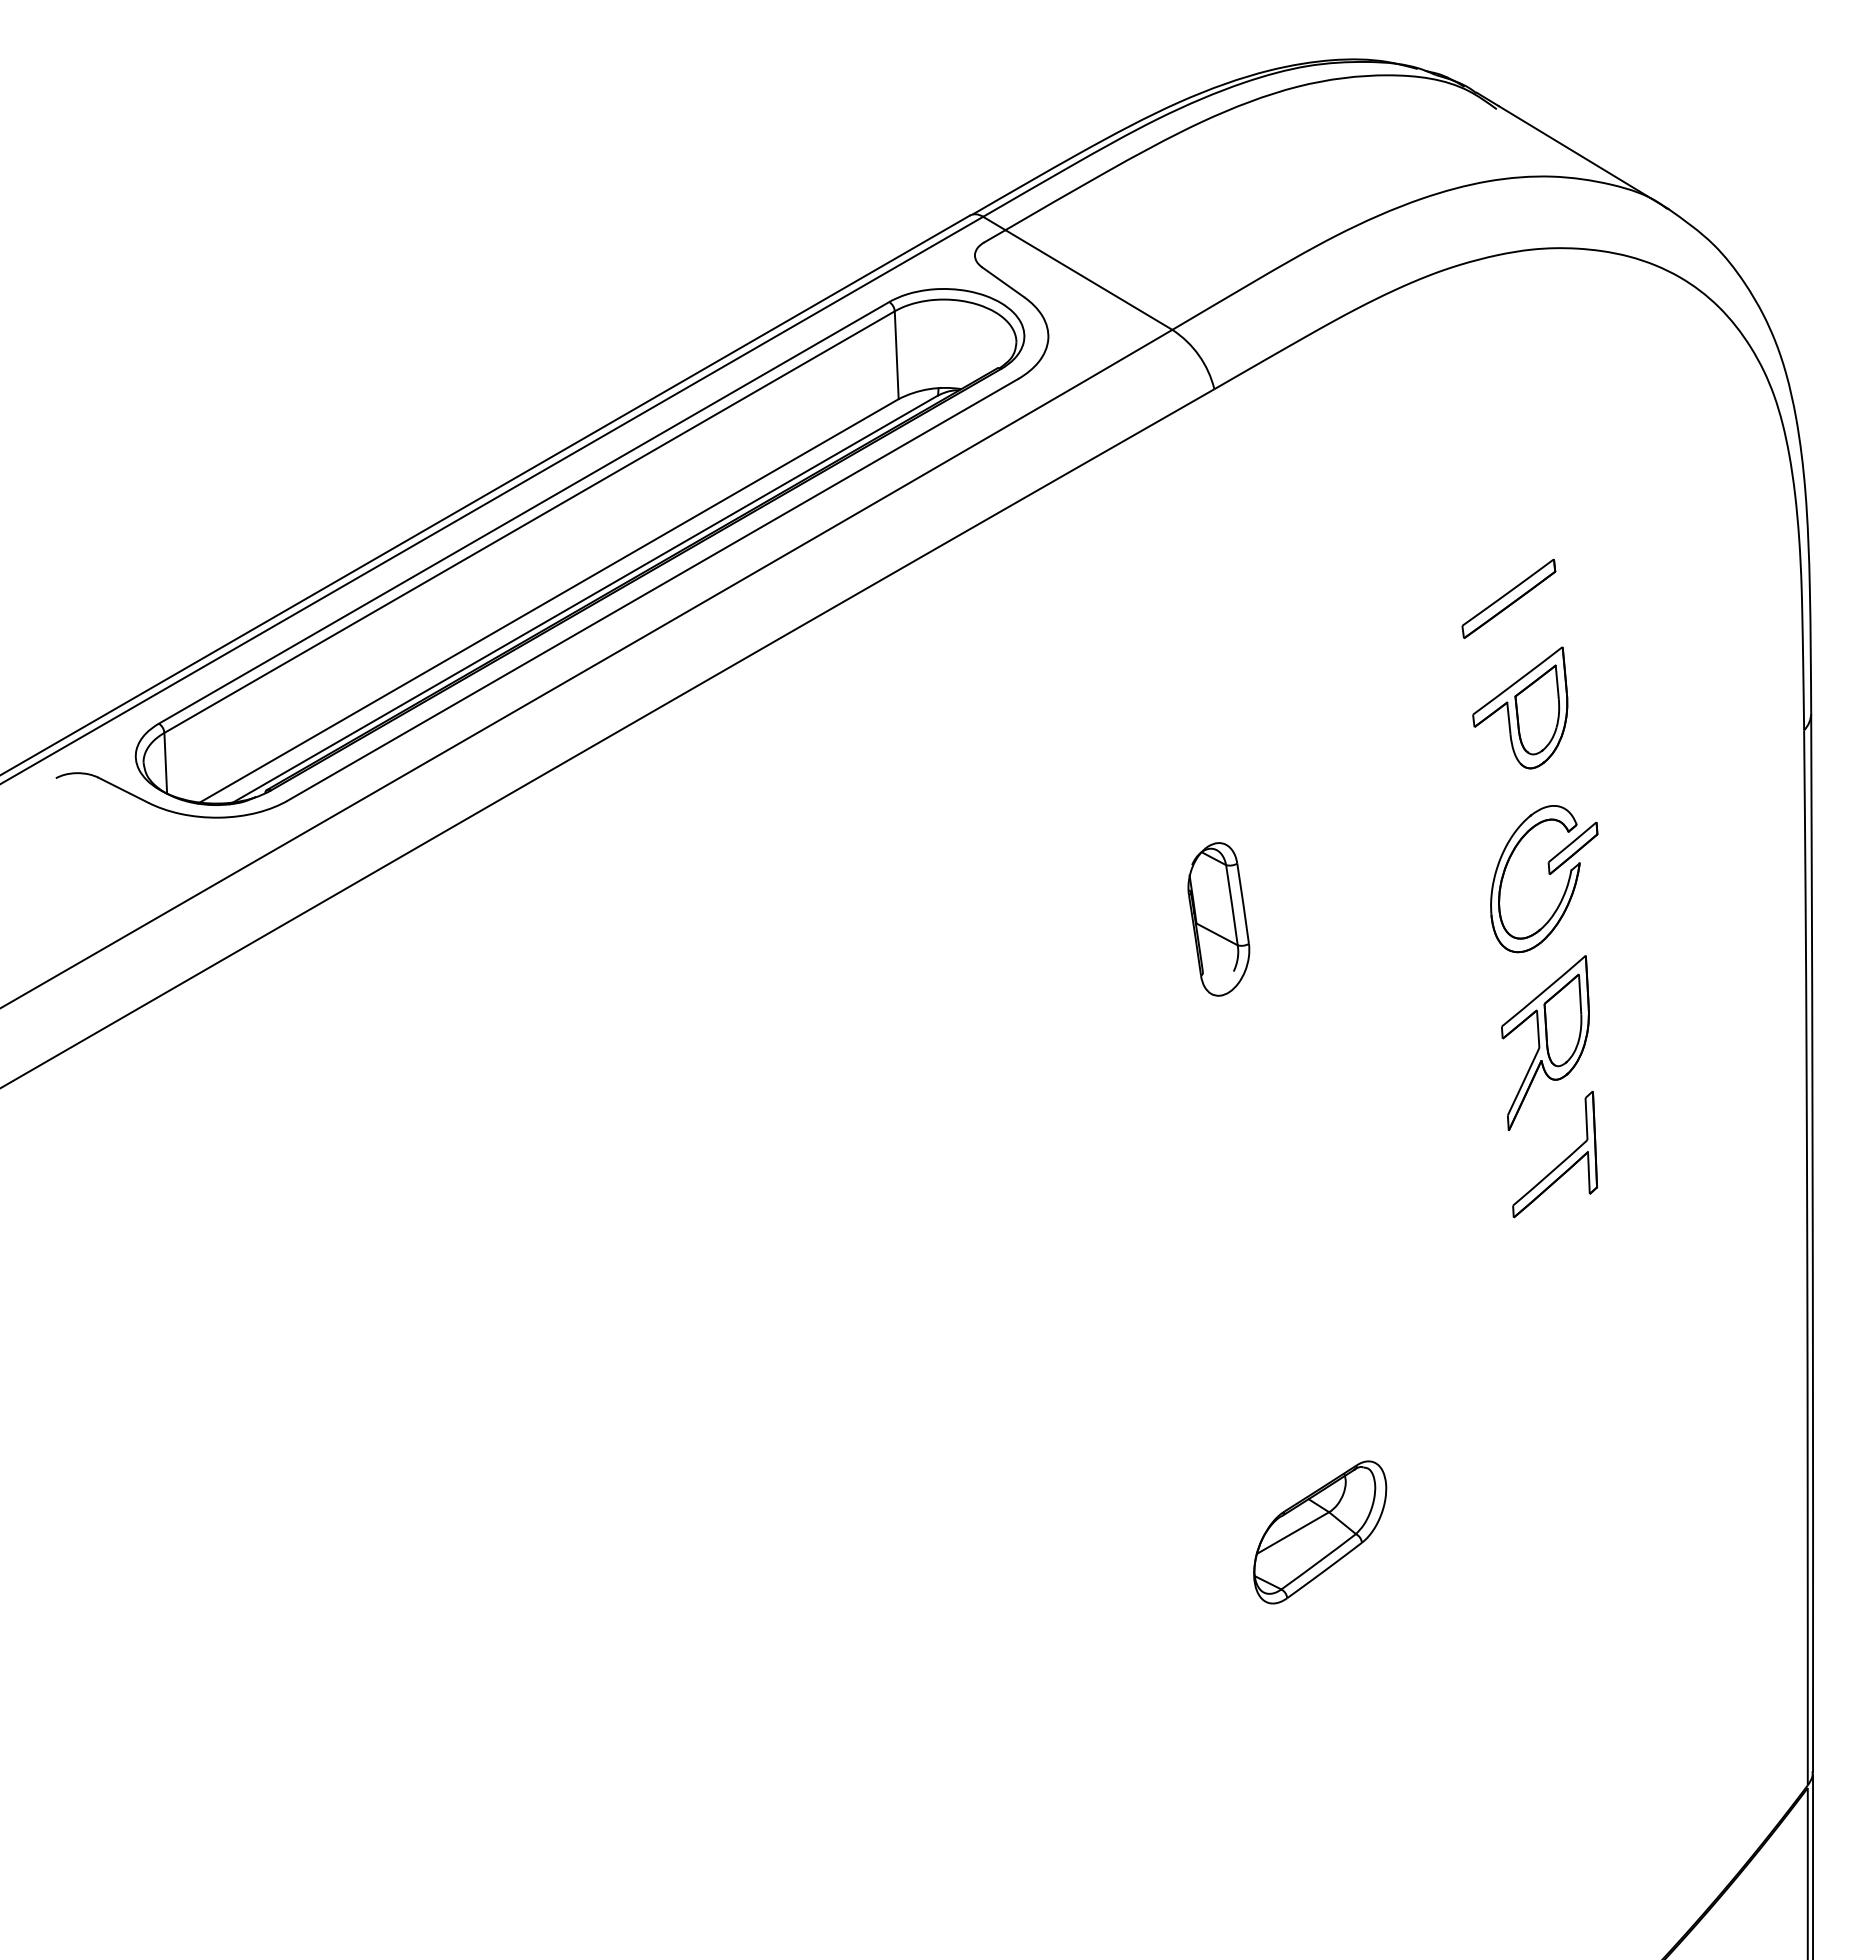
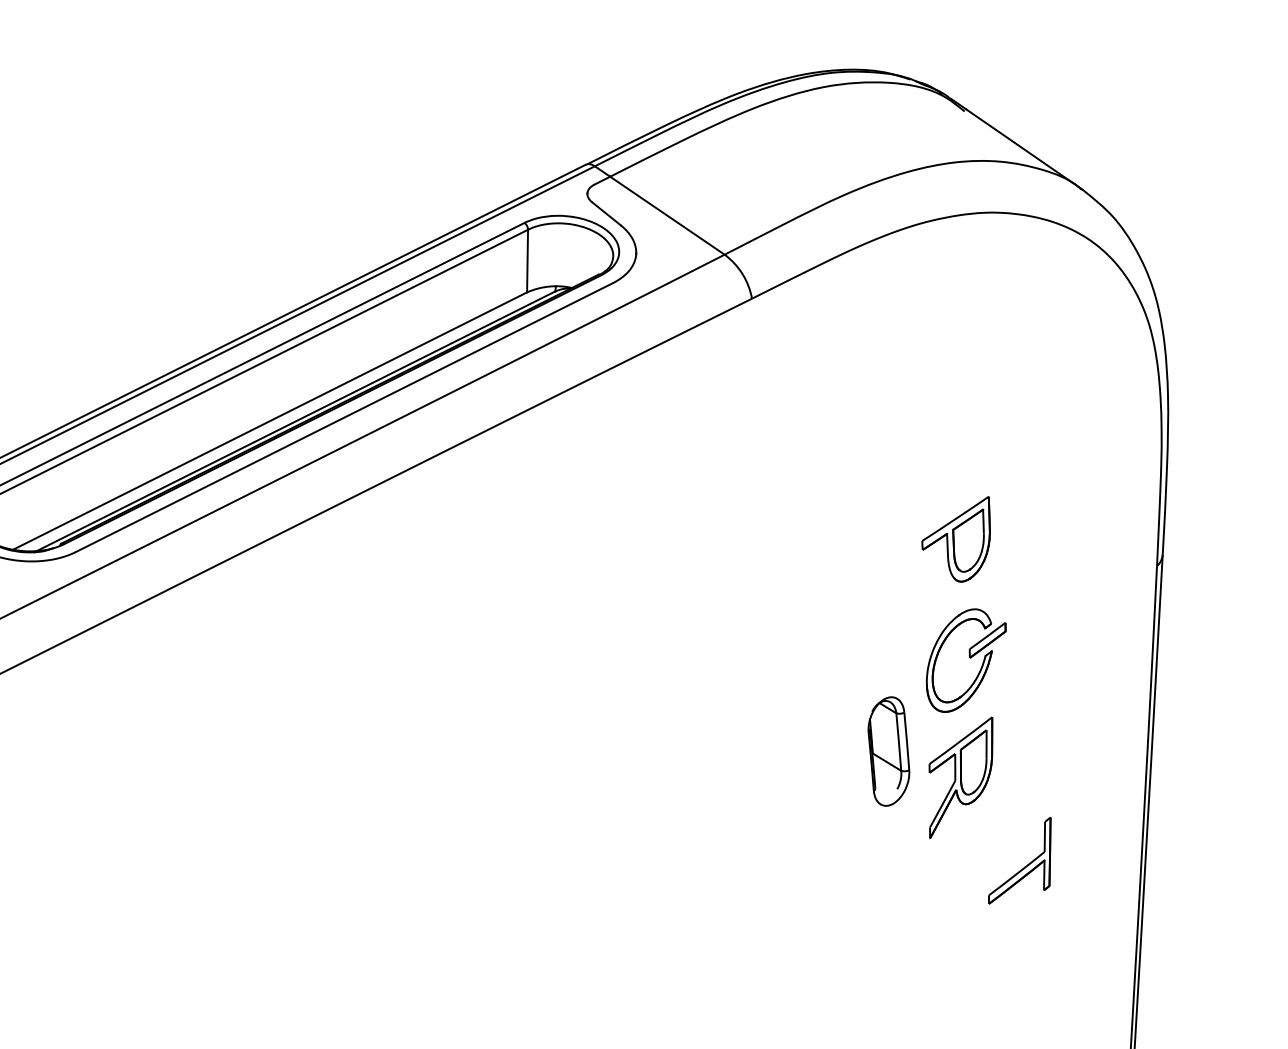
part: (1508, 598) -> (952, 459), removed
part: (1218, 919) -> (888, 751), moved
part: (1559, 1163) -> (1023, 867), moved

